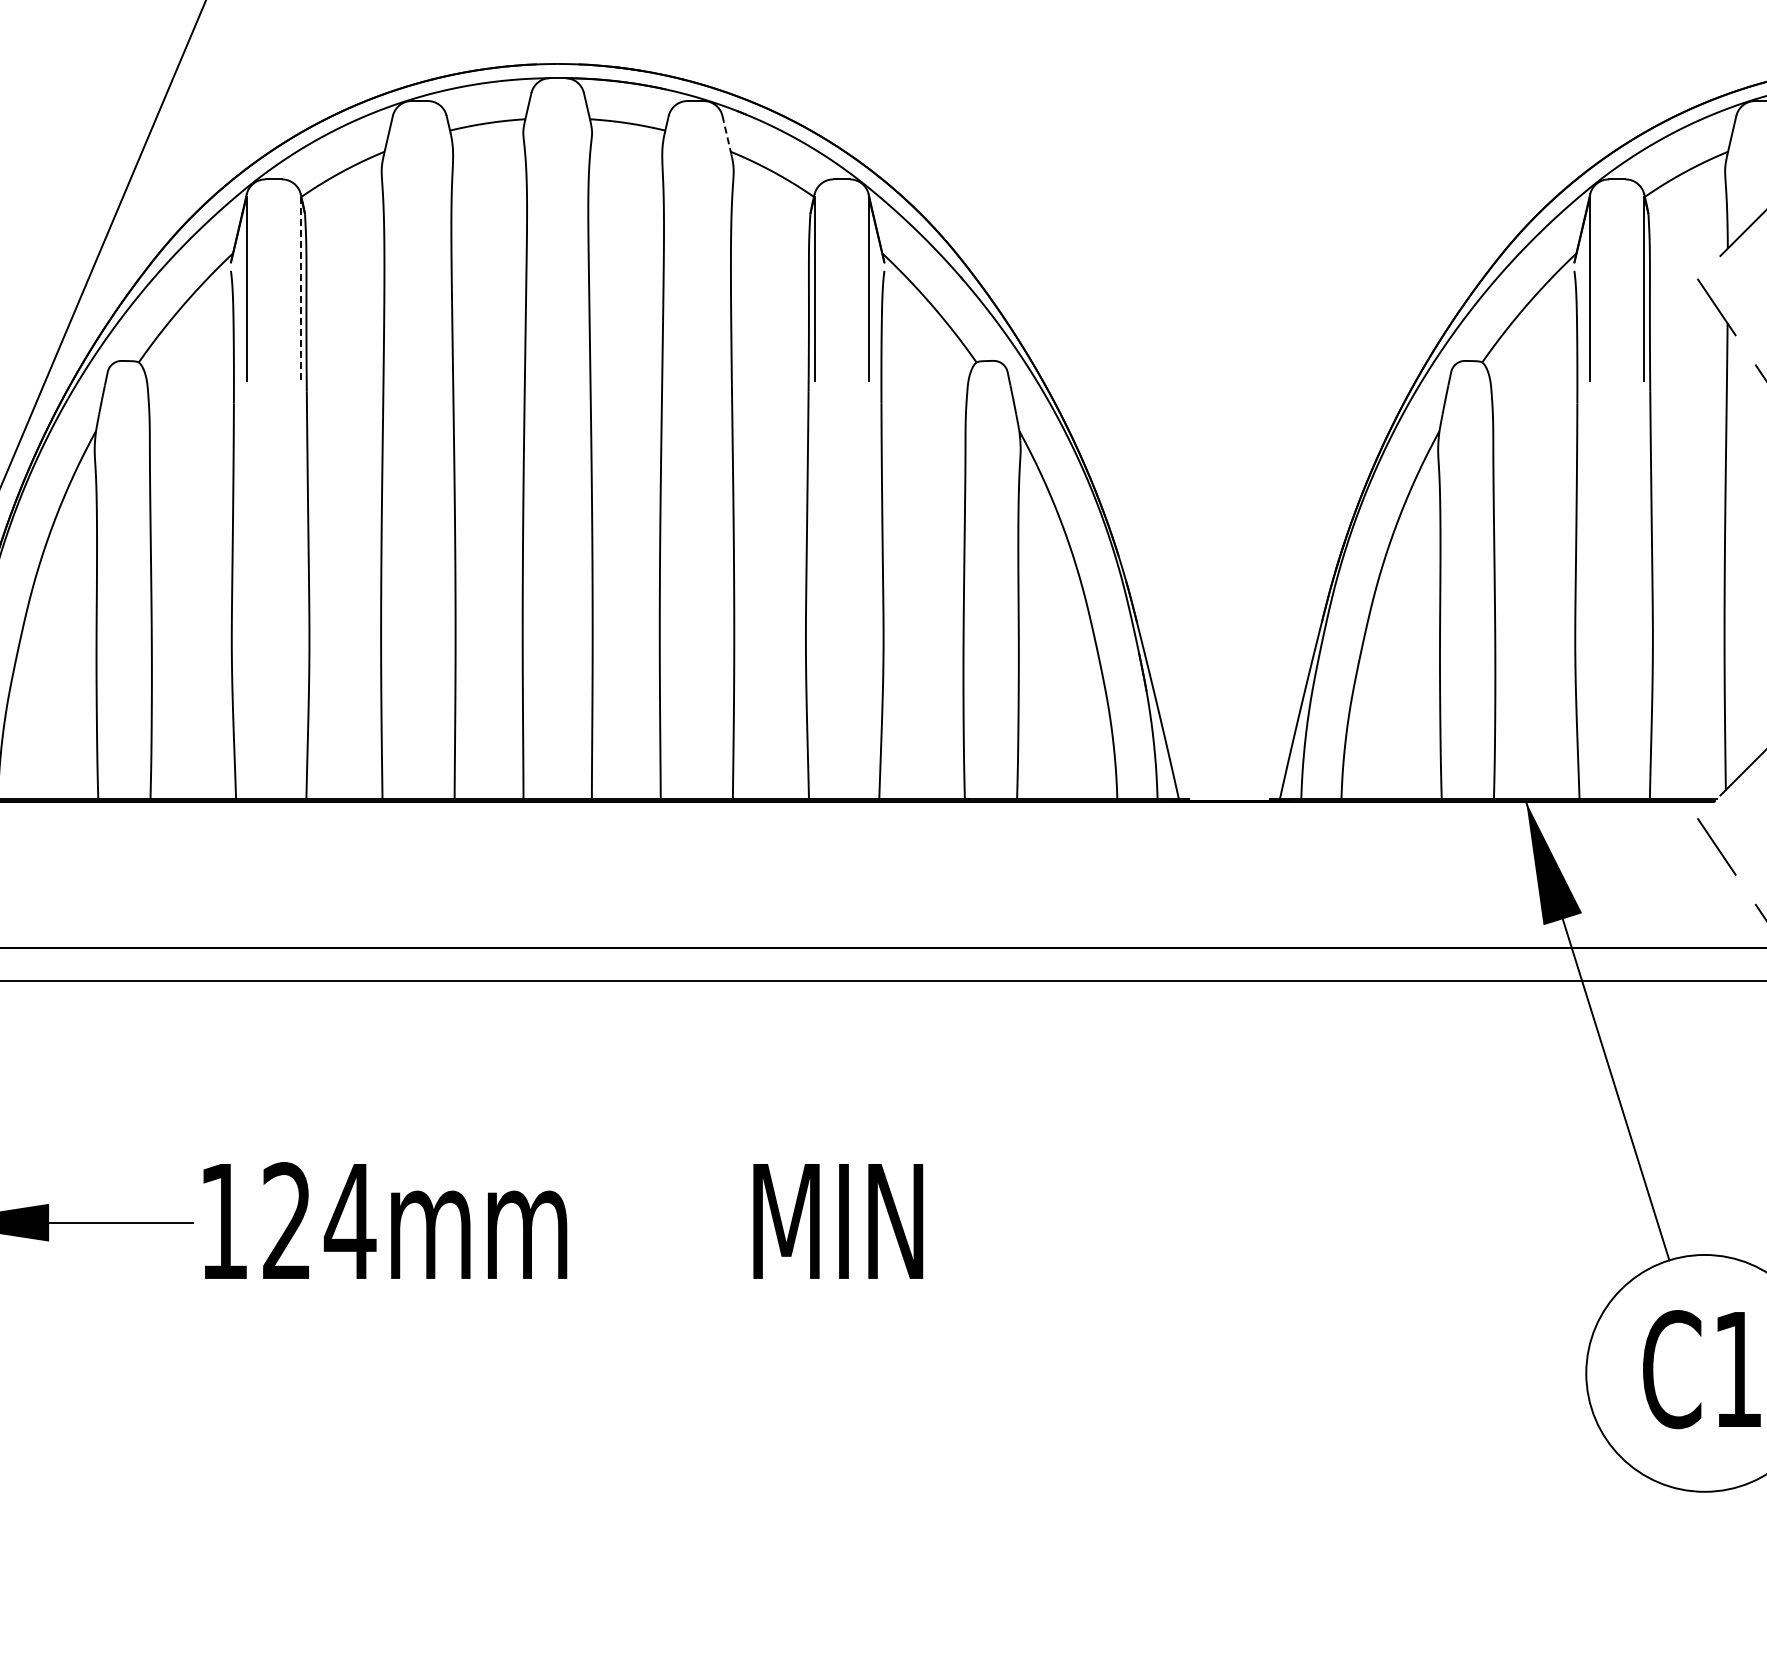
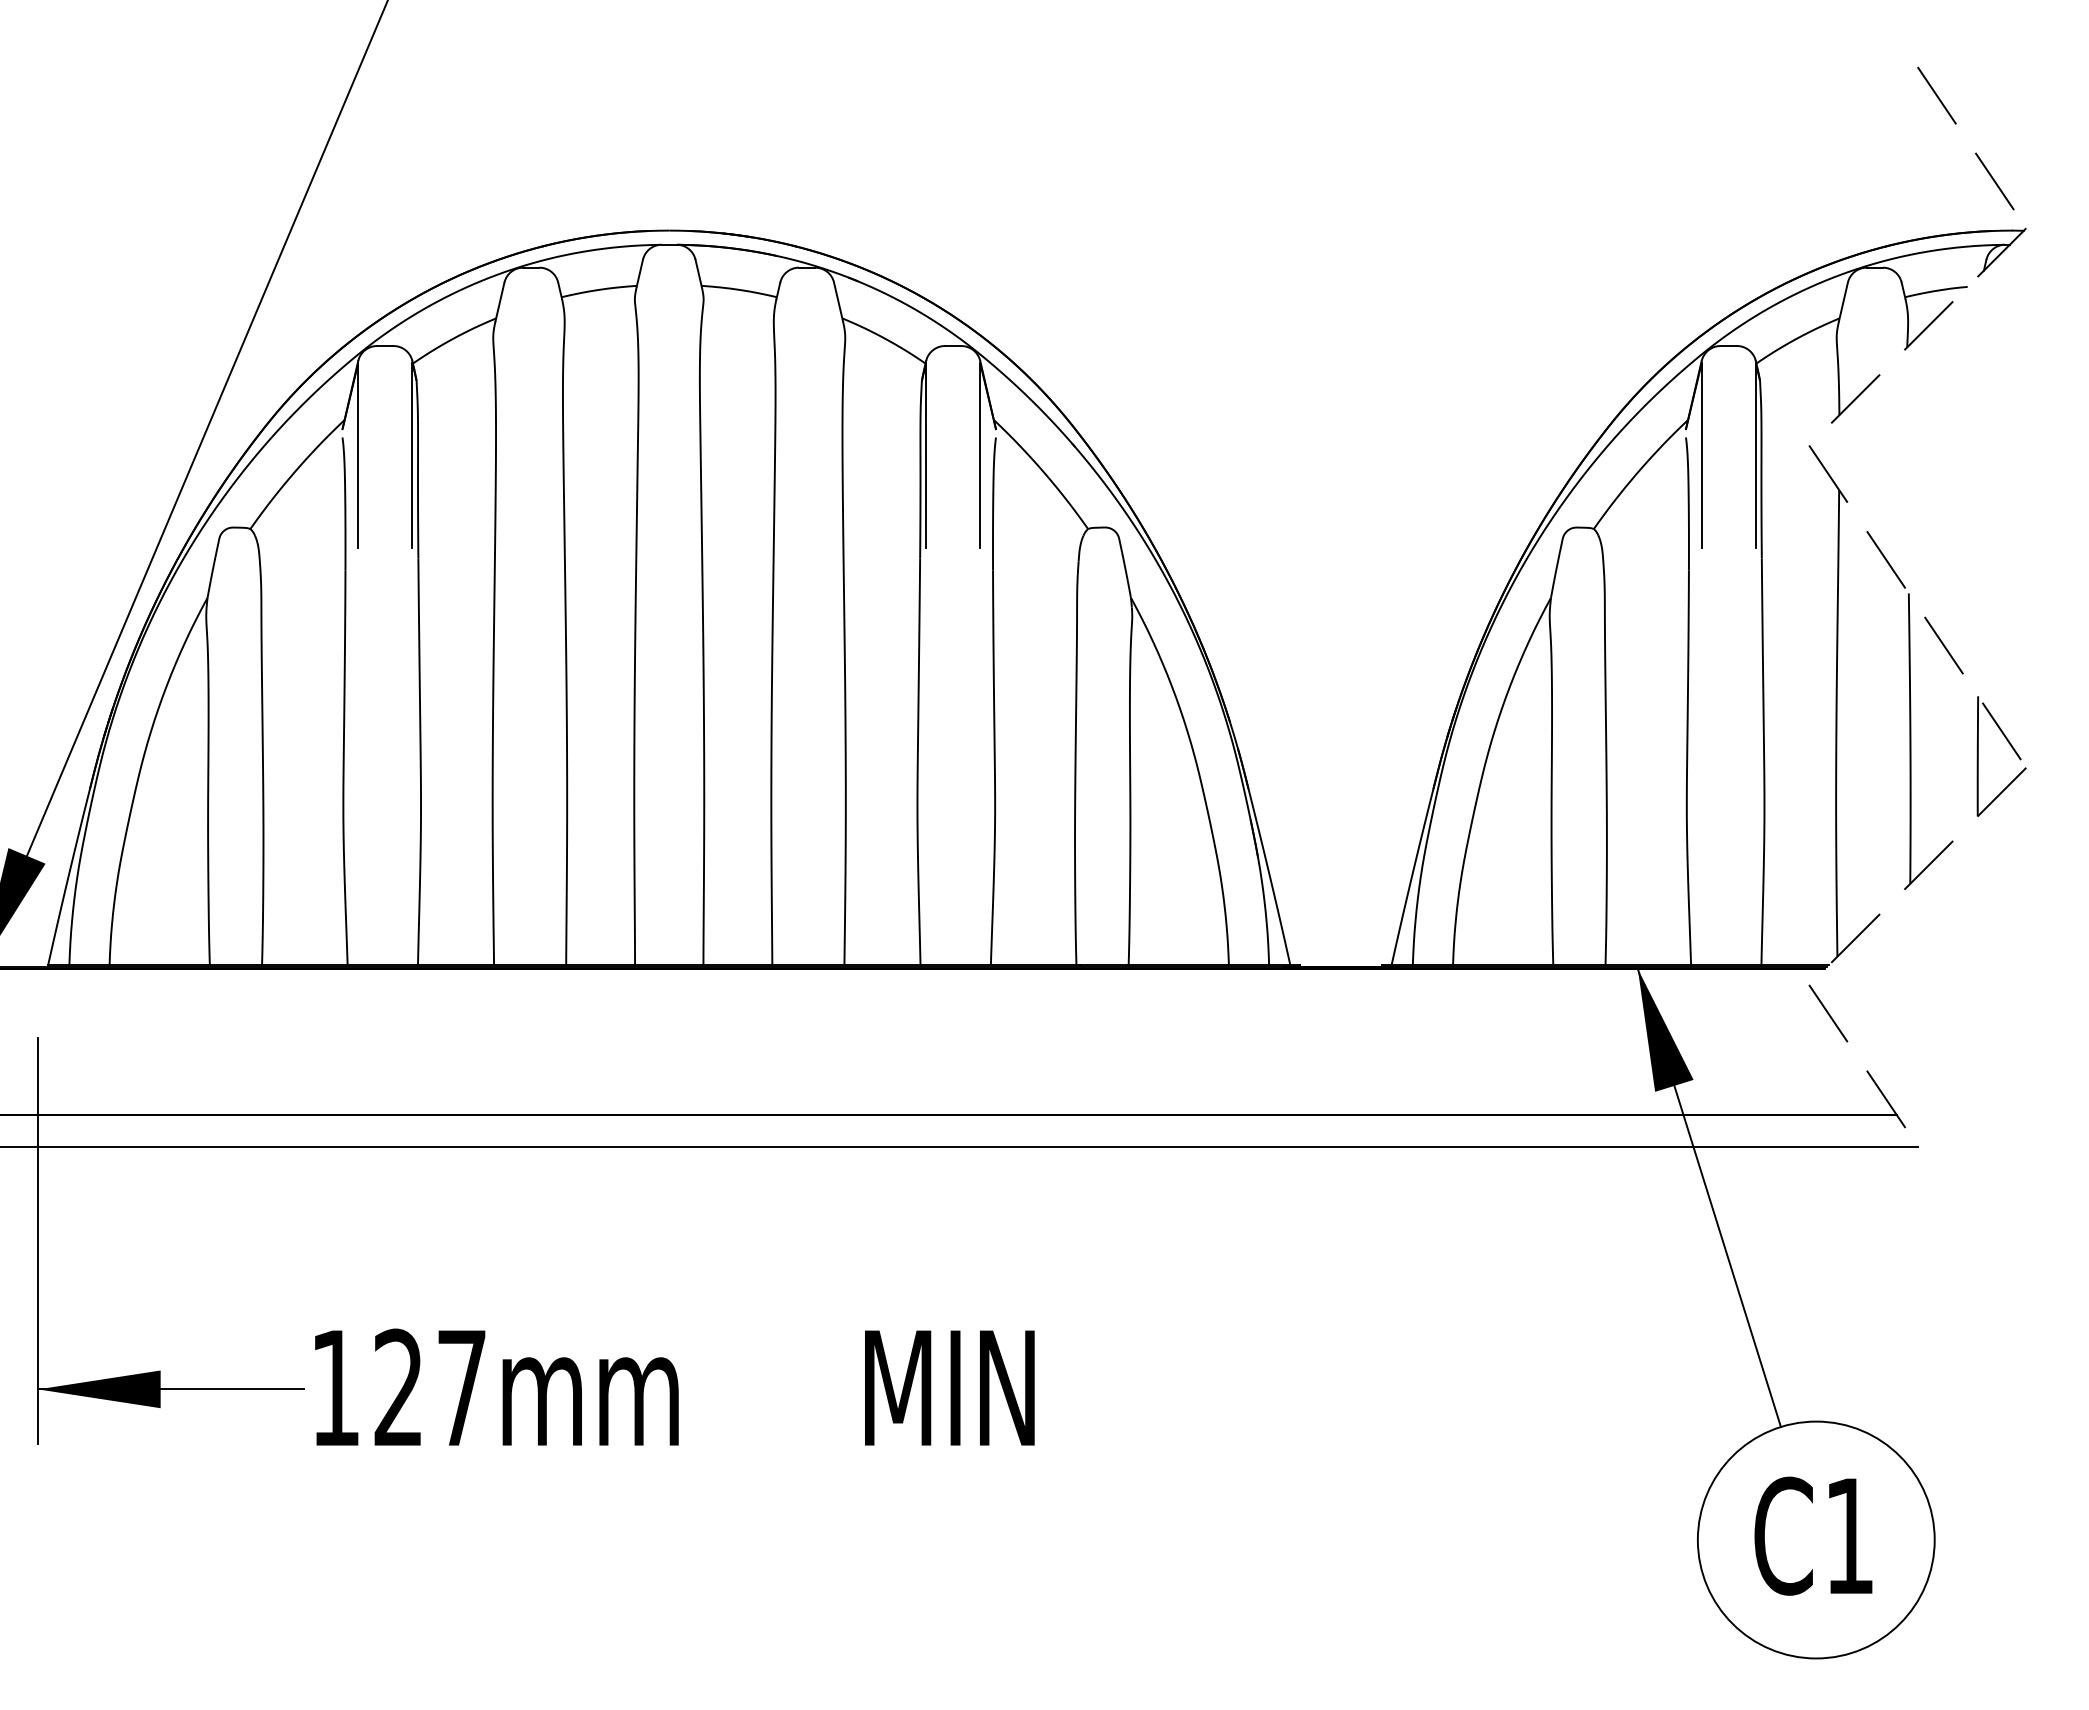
line: (726, 134) -> (838, 301), dashed -> solid
line: (300, 289) -> (412, 456), dashed -> solid
text: (349, 1220) -> (461, 1387), 124mm -> 127mm

